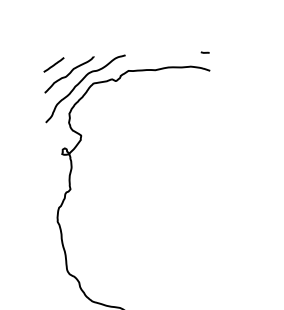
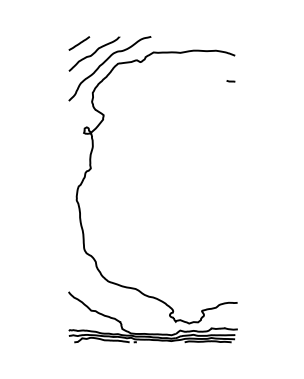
curve: (204, 52) -> (230, 81), moved

